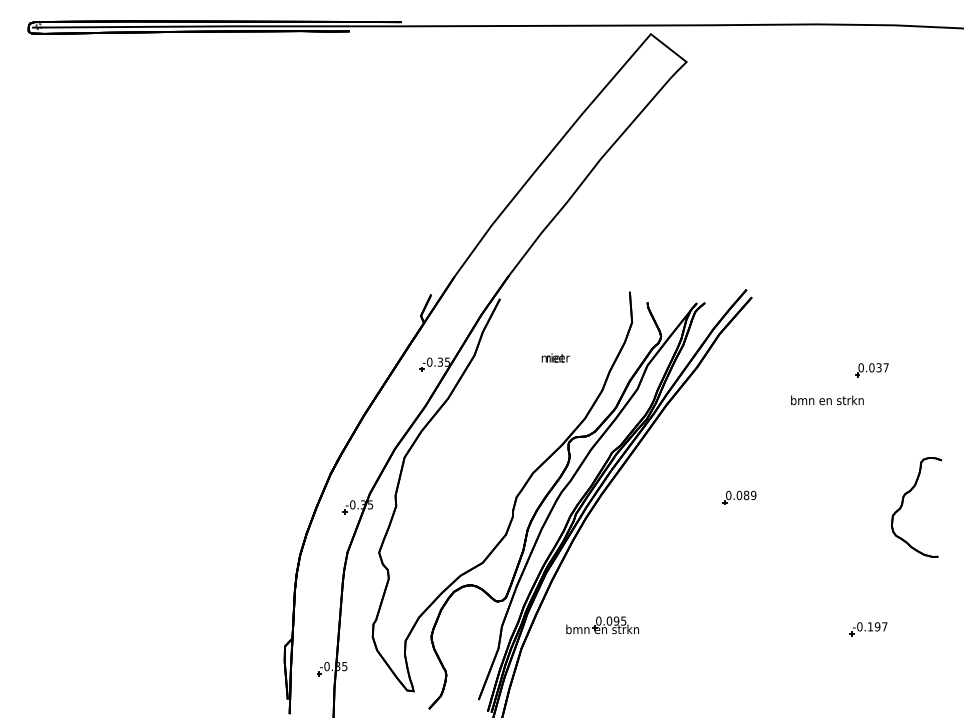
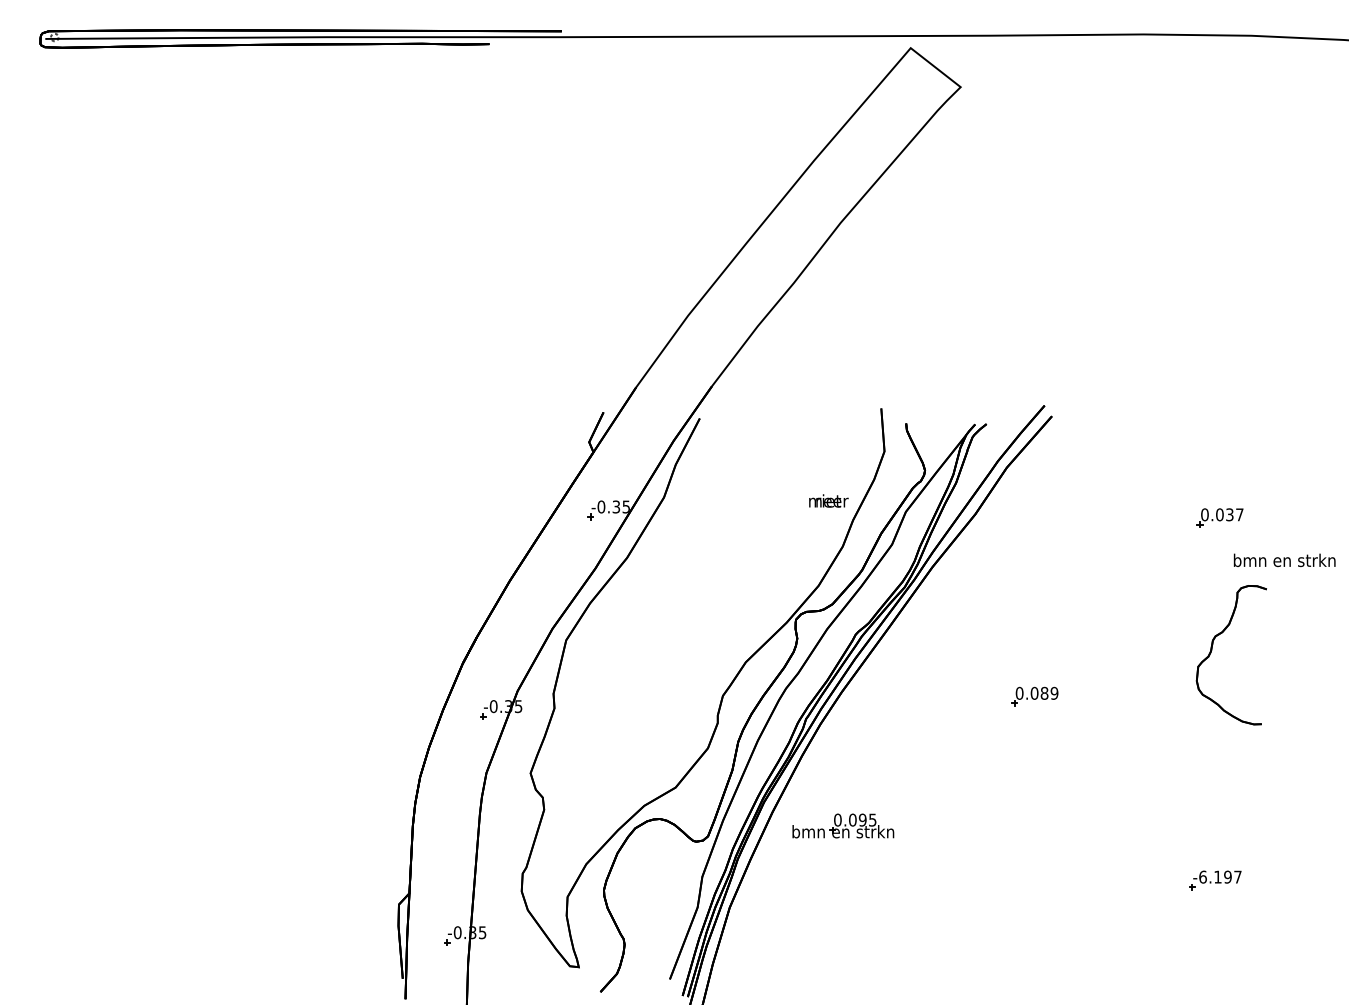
text: (555, 357) -> (828, 500), moved
text: (827, 399) -> (1284, 559), moved
part: (903, 504) -> (1212, 650), moved
part: (602, 624) -> (843, 825), moved
text: (859, 626) -> (1202, 876), -0.197 -> -6.197

